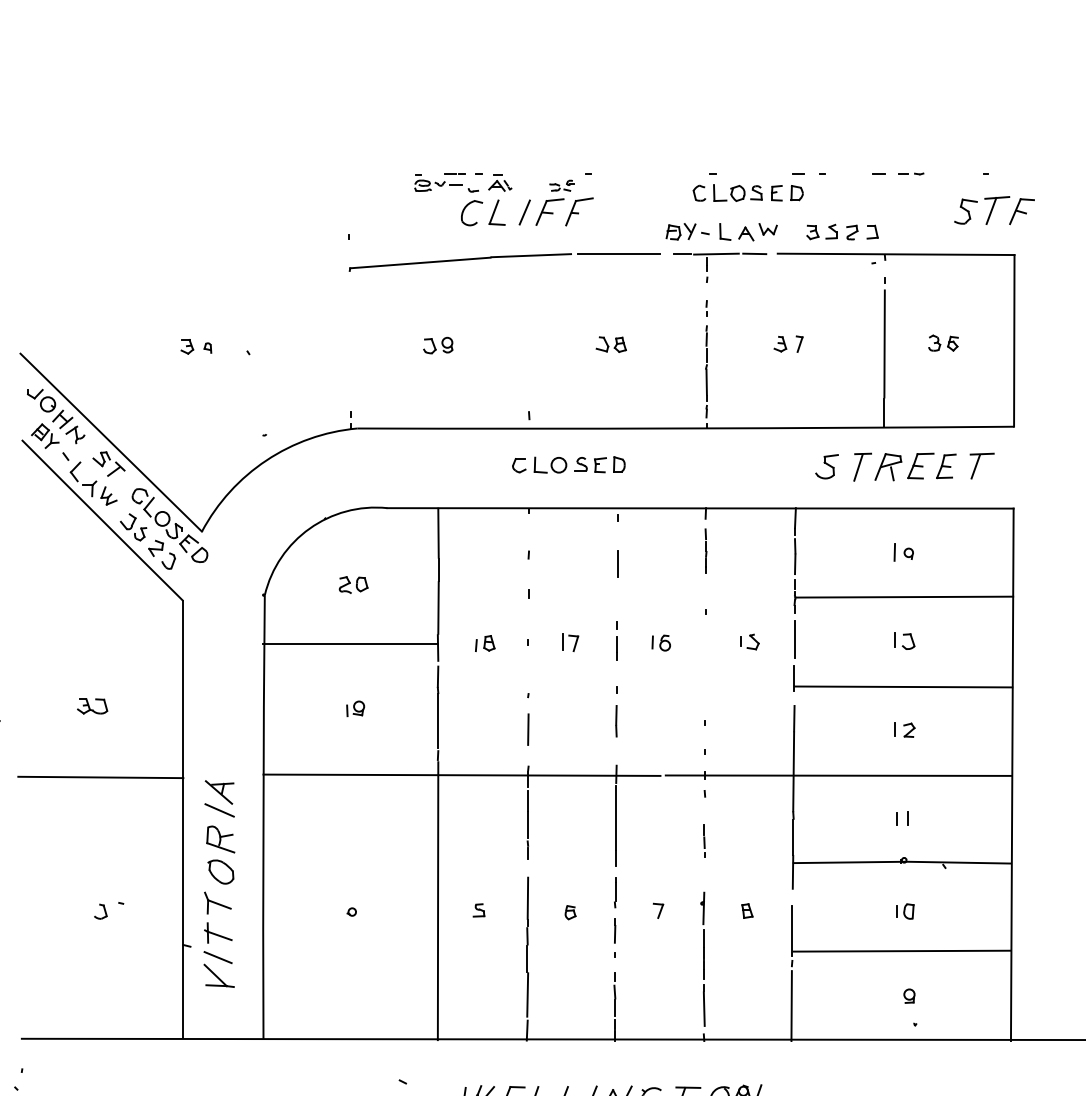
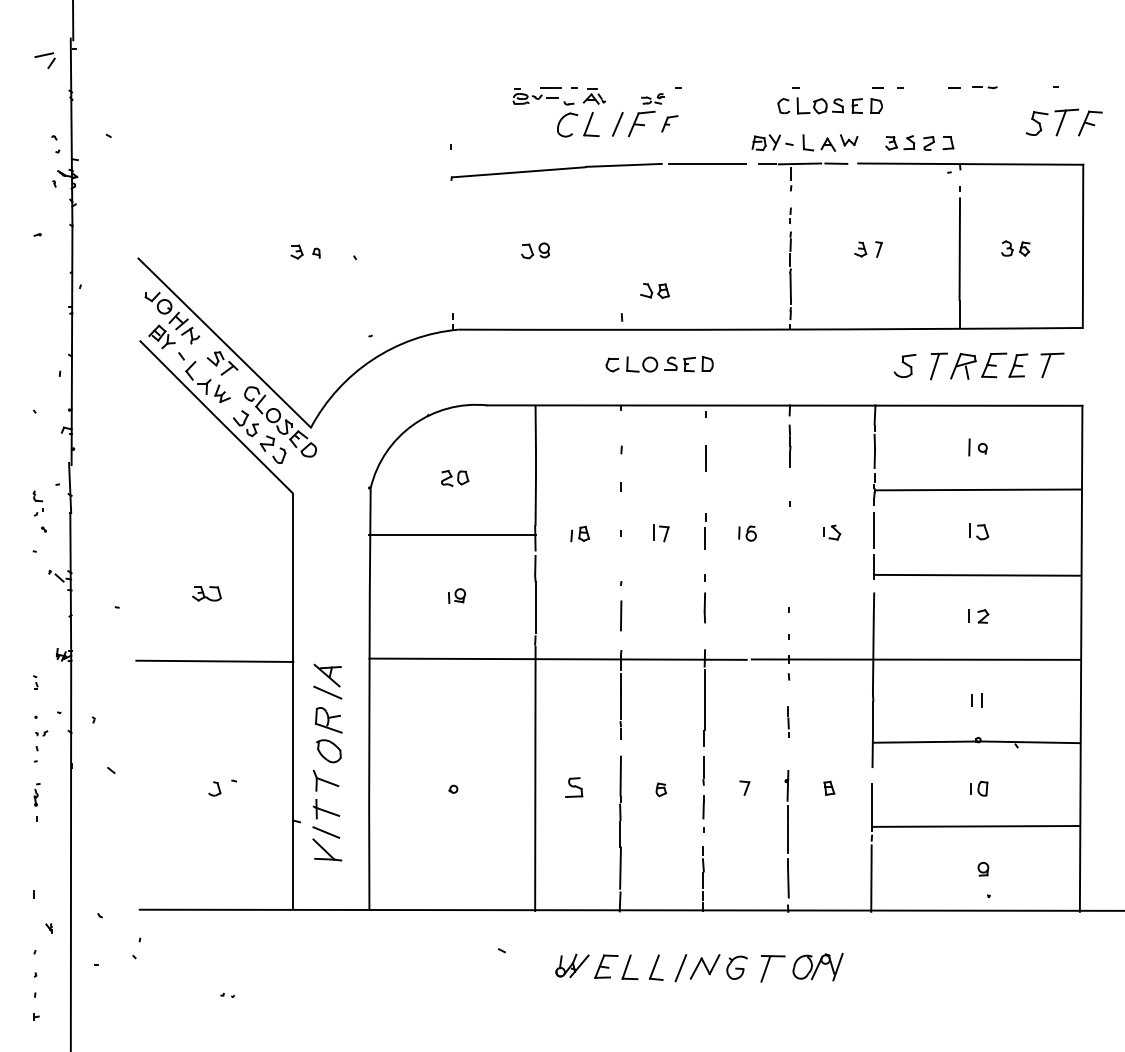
part: (579, 211) -> (669, 123), size x0.6
part: (610, 344) -> (654, 290), moved
part: (479, 910) -> (574, 787), size x1.6

